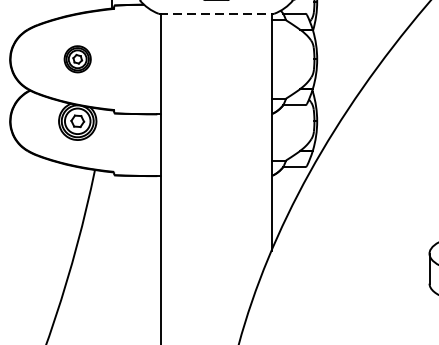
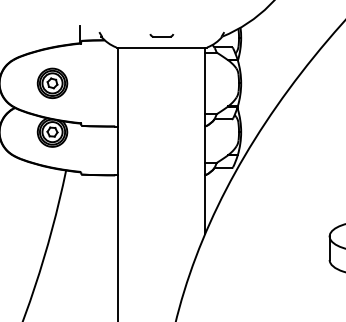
line: (217, 13) -> (162, 47), dashed -> solid
part: (77, 58) -> (52, 82), size x1.43

